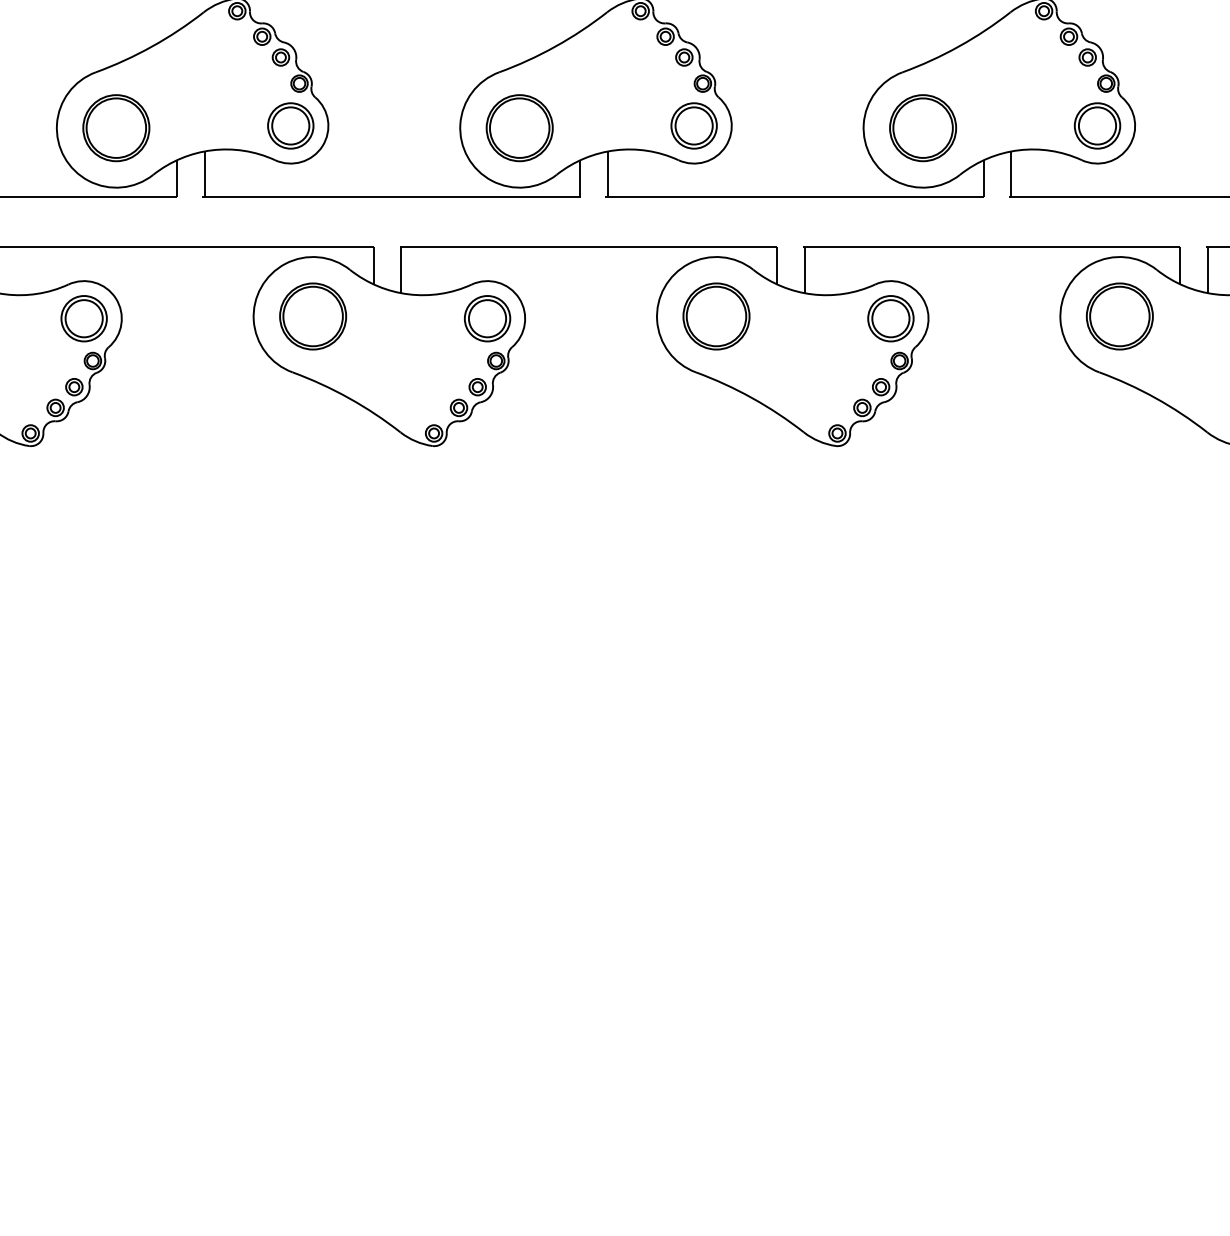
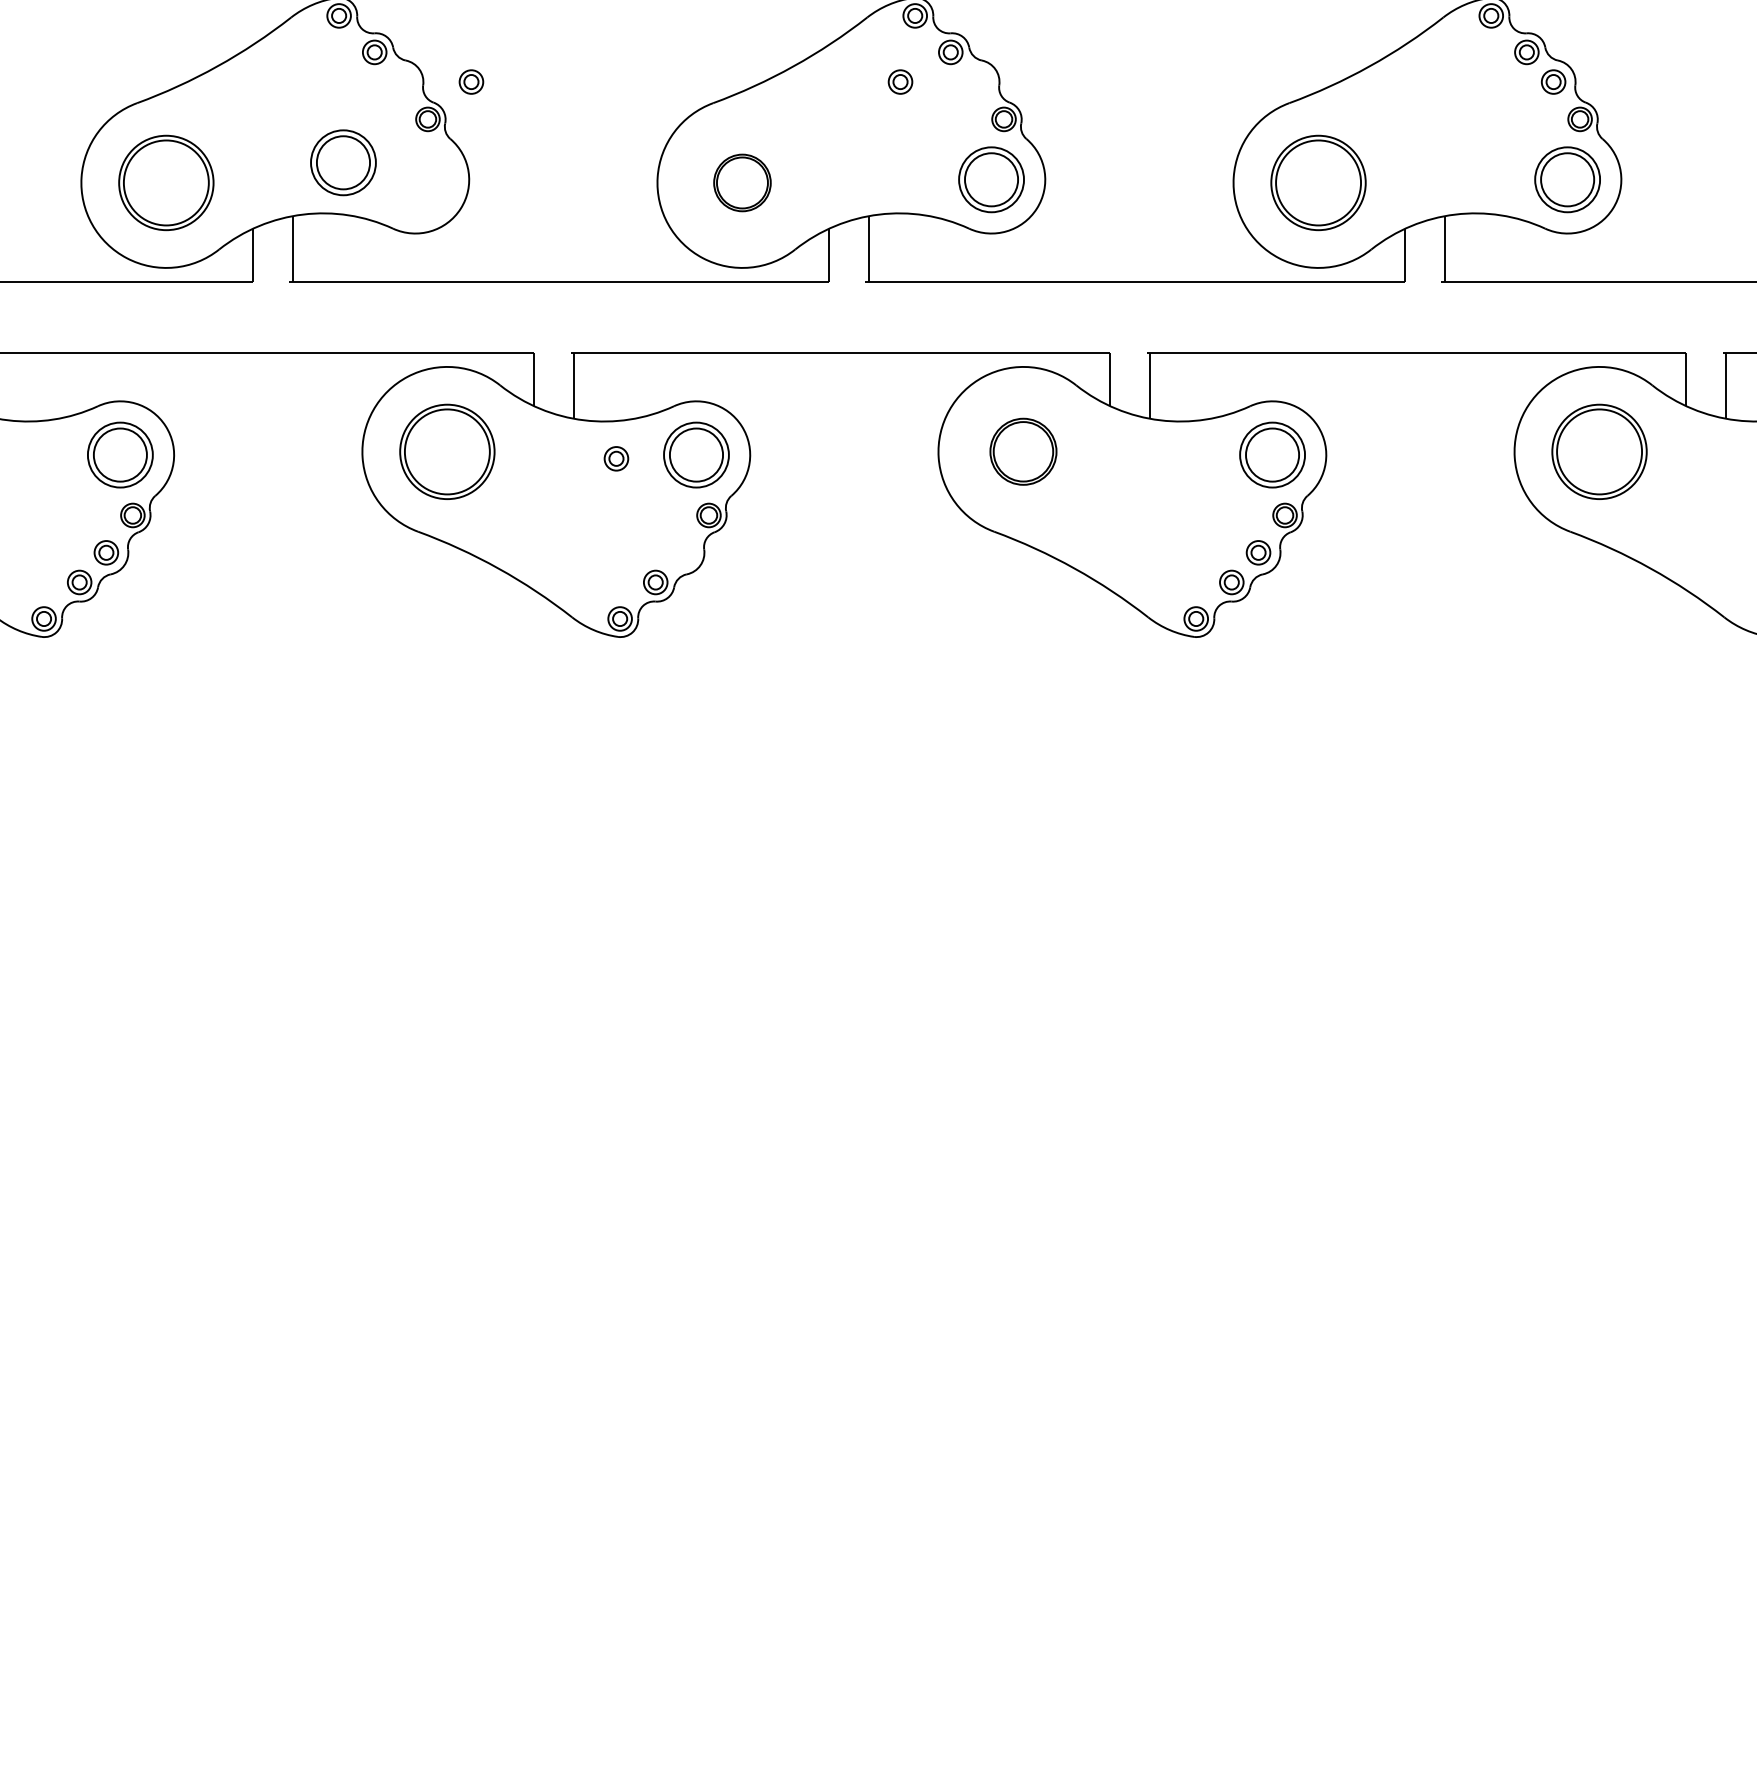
part: (281, 57) -> (471, 81), moved
part: (684, 57) -> (900, 81), moved
part: (290, 125) -> (343, 162), moved
part: (519, 127) -> (742, 182), size x0.6
part: (716, 316) -> (1023, 451), size x0.7
part: (477, 386) -> (616, 458), moved

